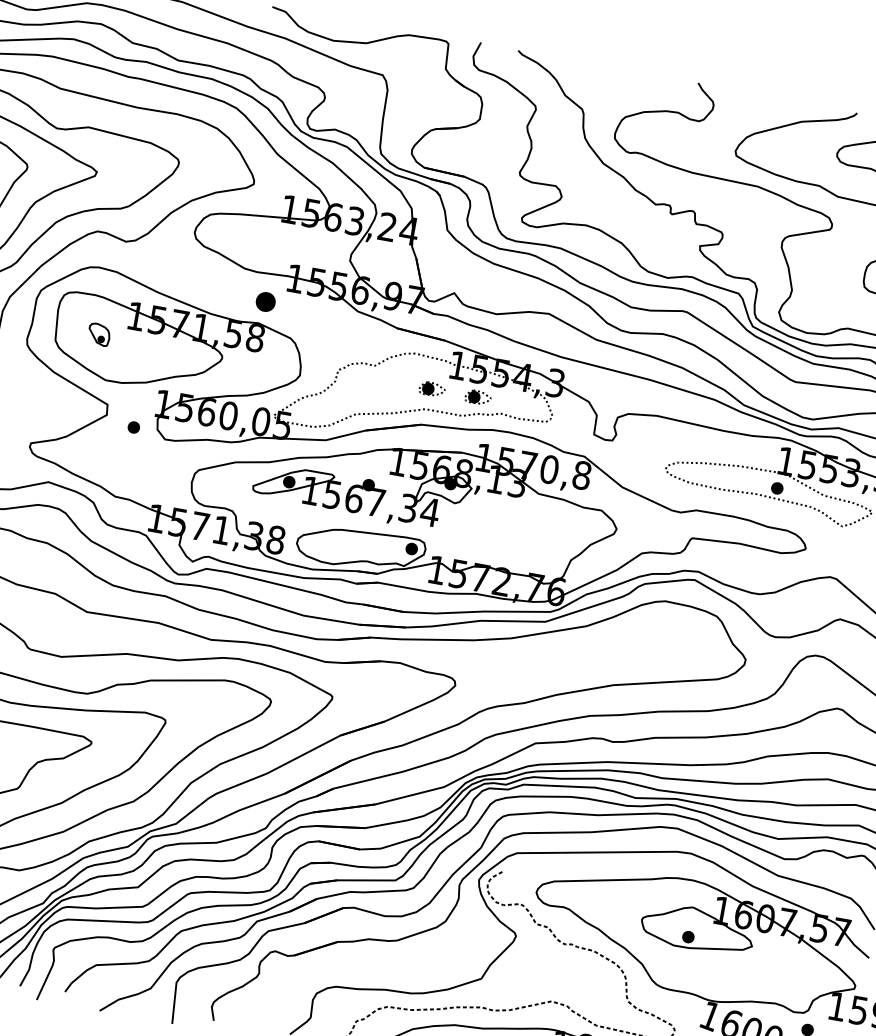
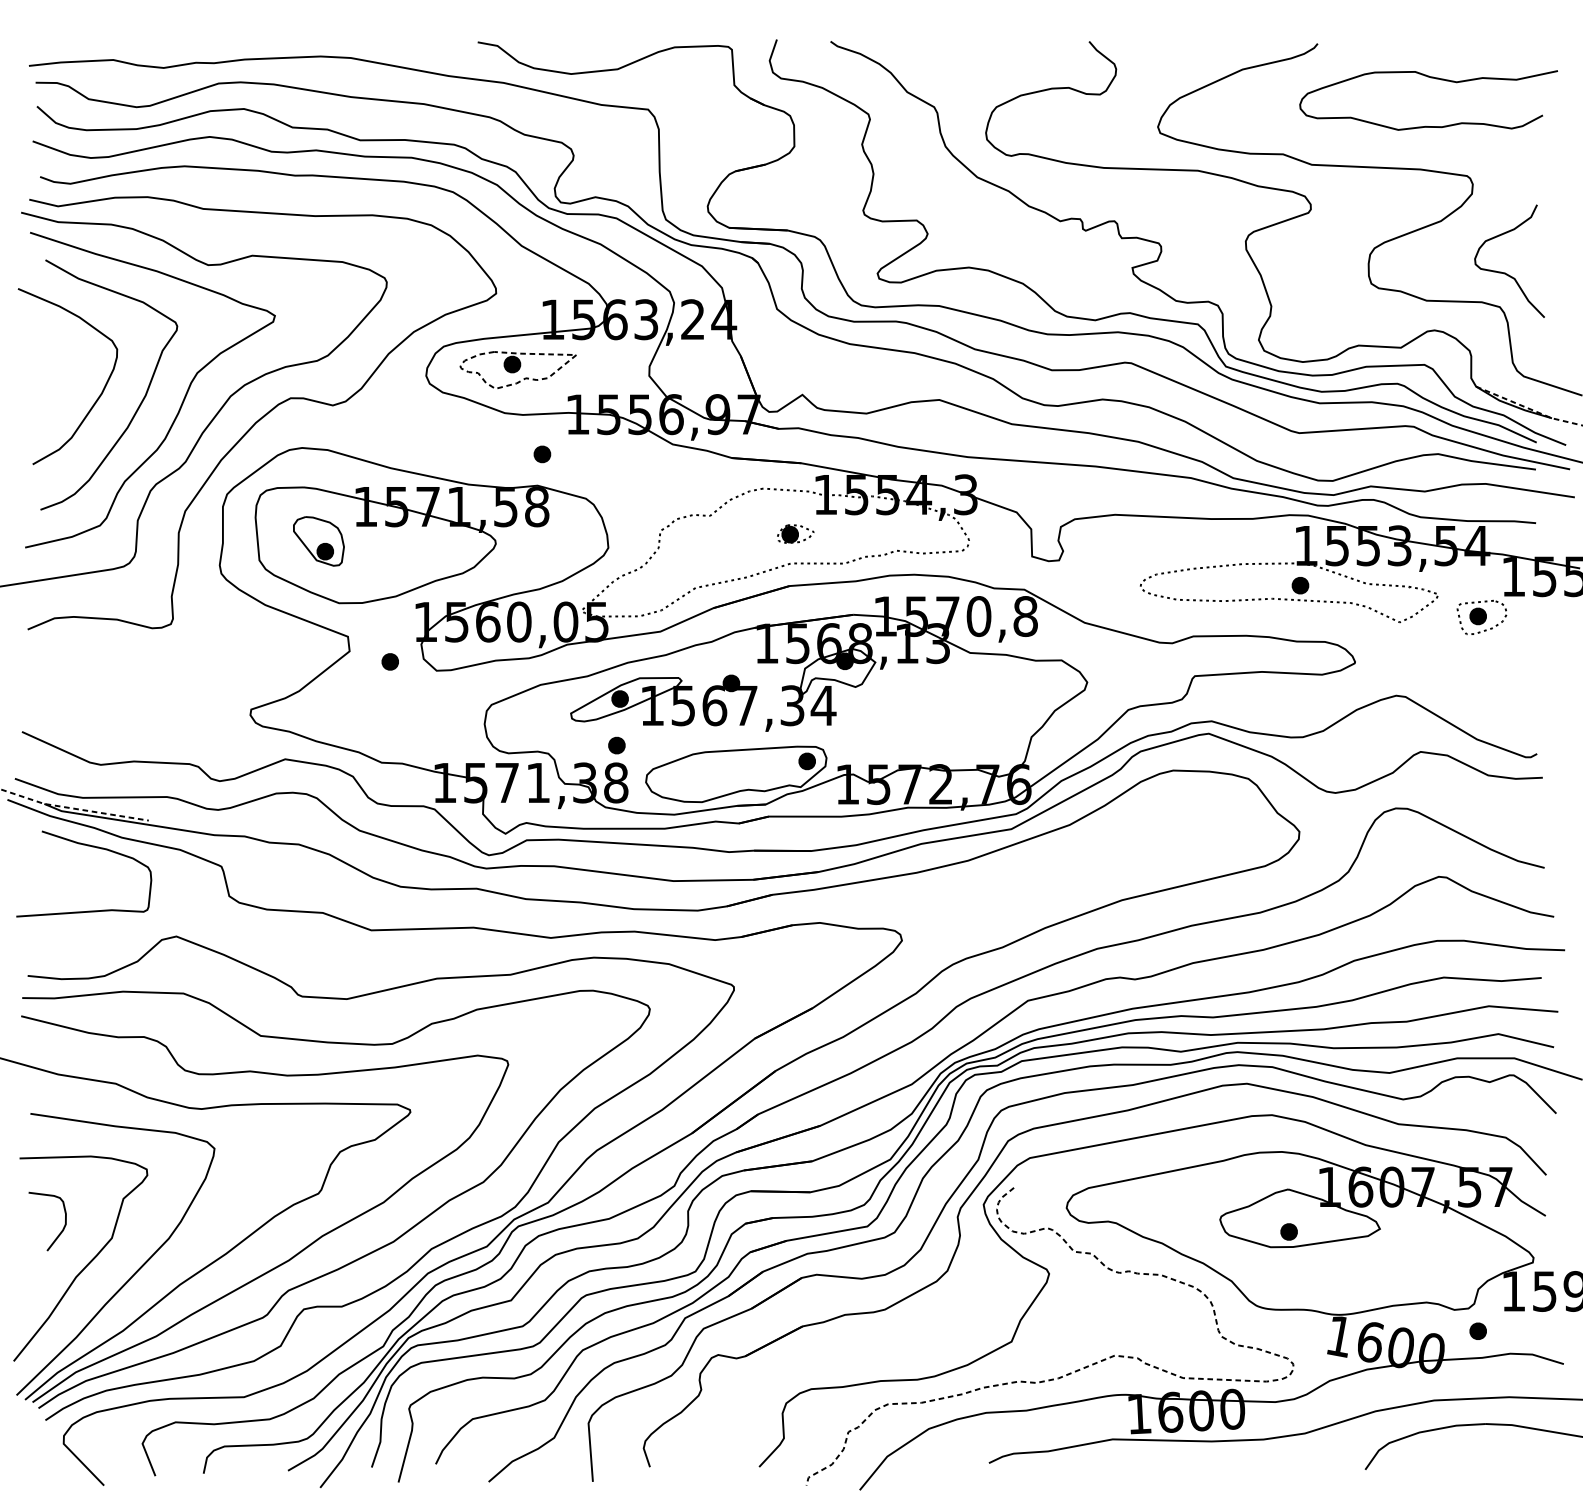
part: (259, 239) -> (517, 369), added
part: (265, 302) -> (542, 454), size x0.62
part: (98, 334) -> (318, 541), size x1.67
part: (478, 397) -> (861, 533), removed
part: (280, 514) -> (616, 745), added

